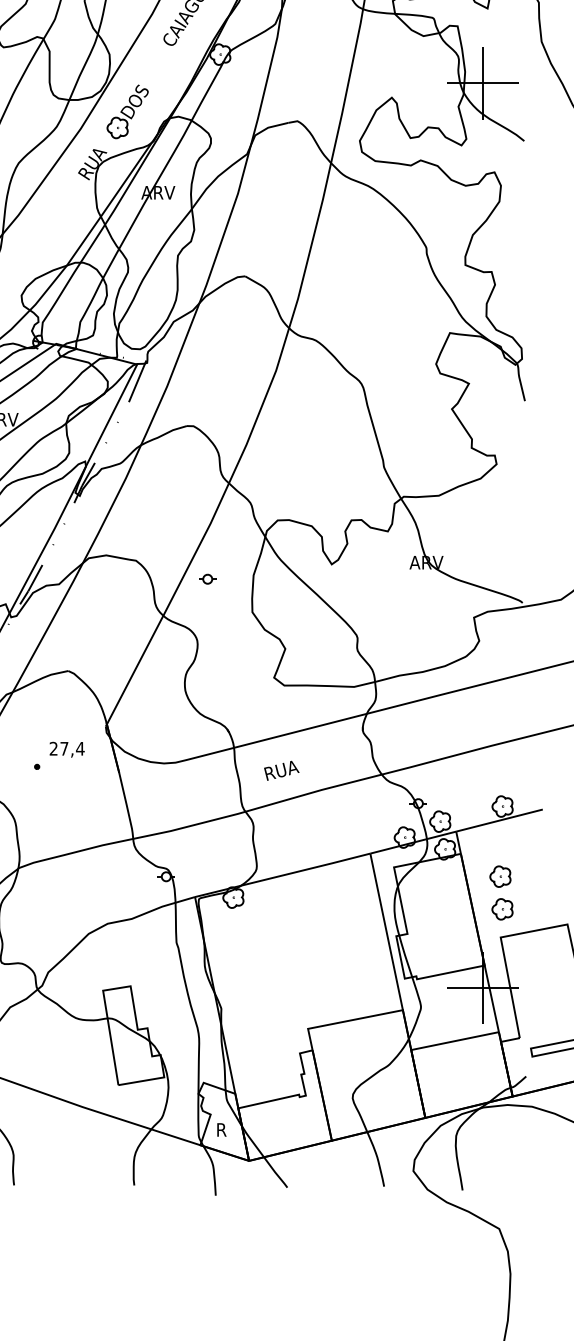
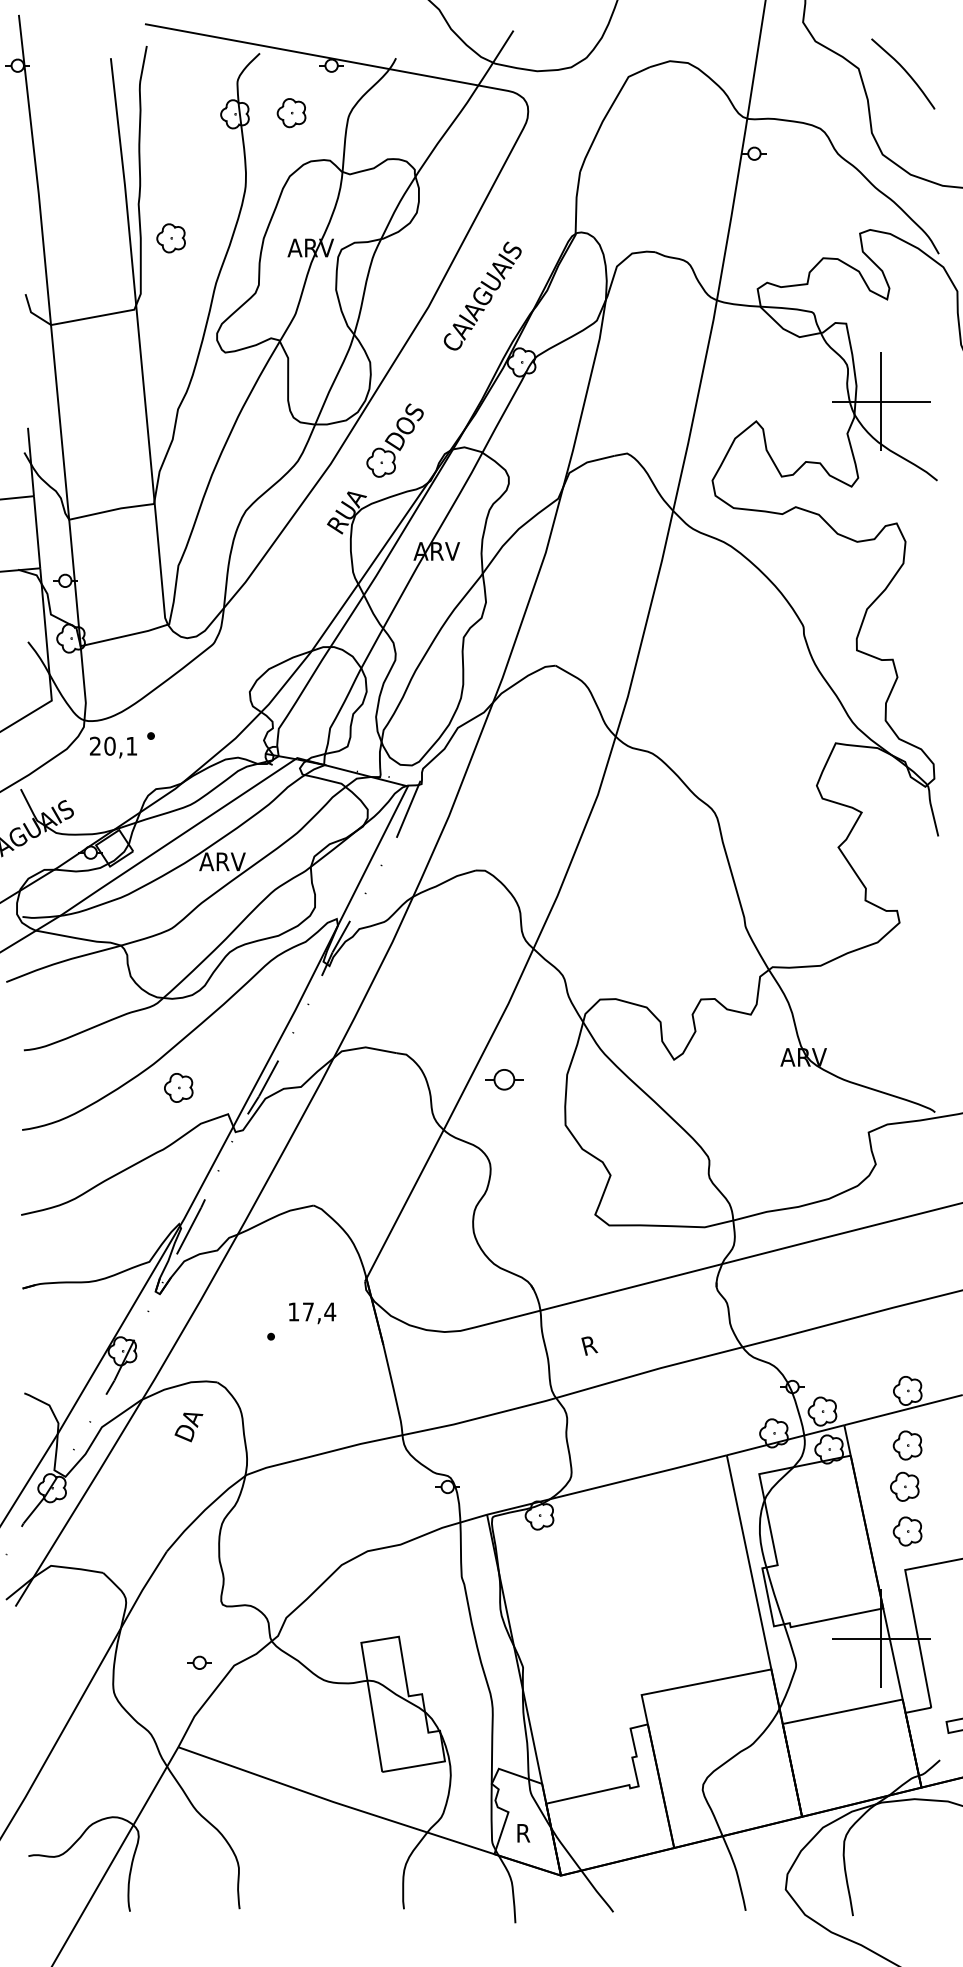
part: (207, 579) -> (504, 1080), size x1.6
text: (53, 748) -> (293, 1311), 27,4 -> 17,4
text: (287, 768) -> (613, 1339), RUA -> R
part: (502, 846) -> (907, 1445), added

